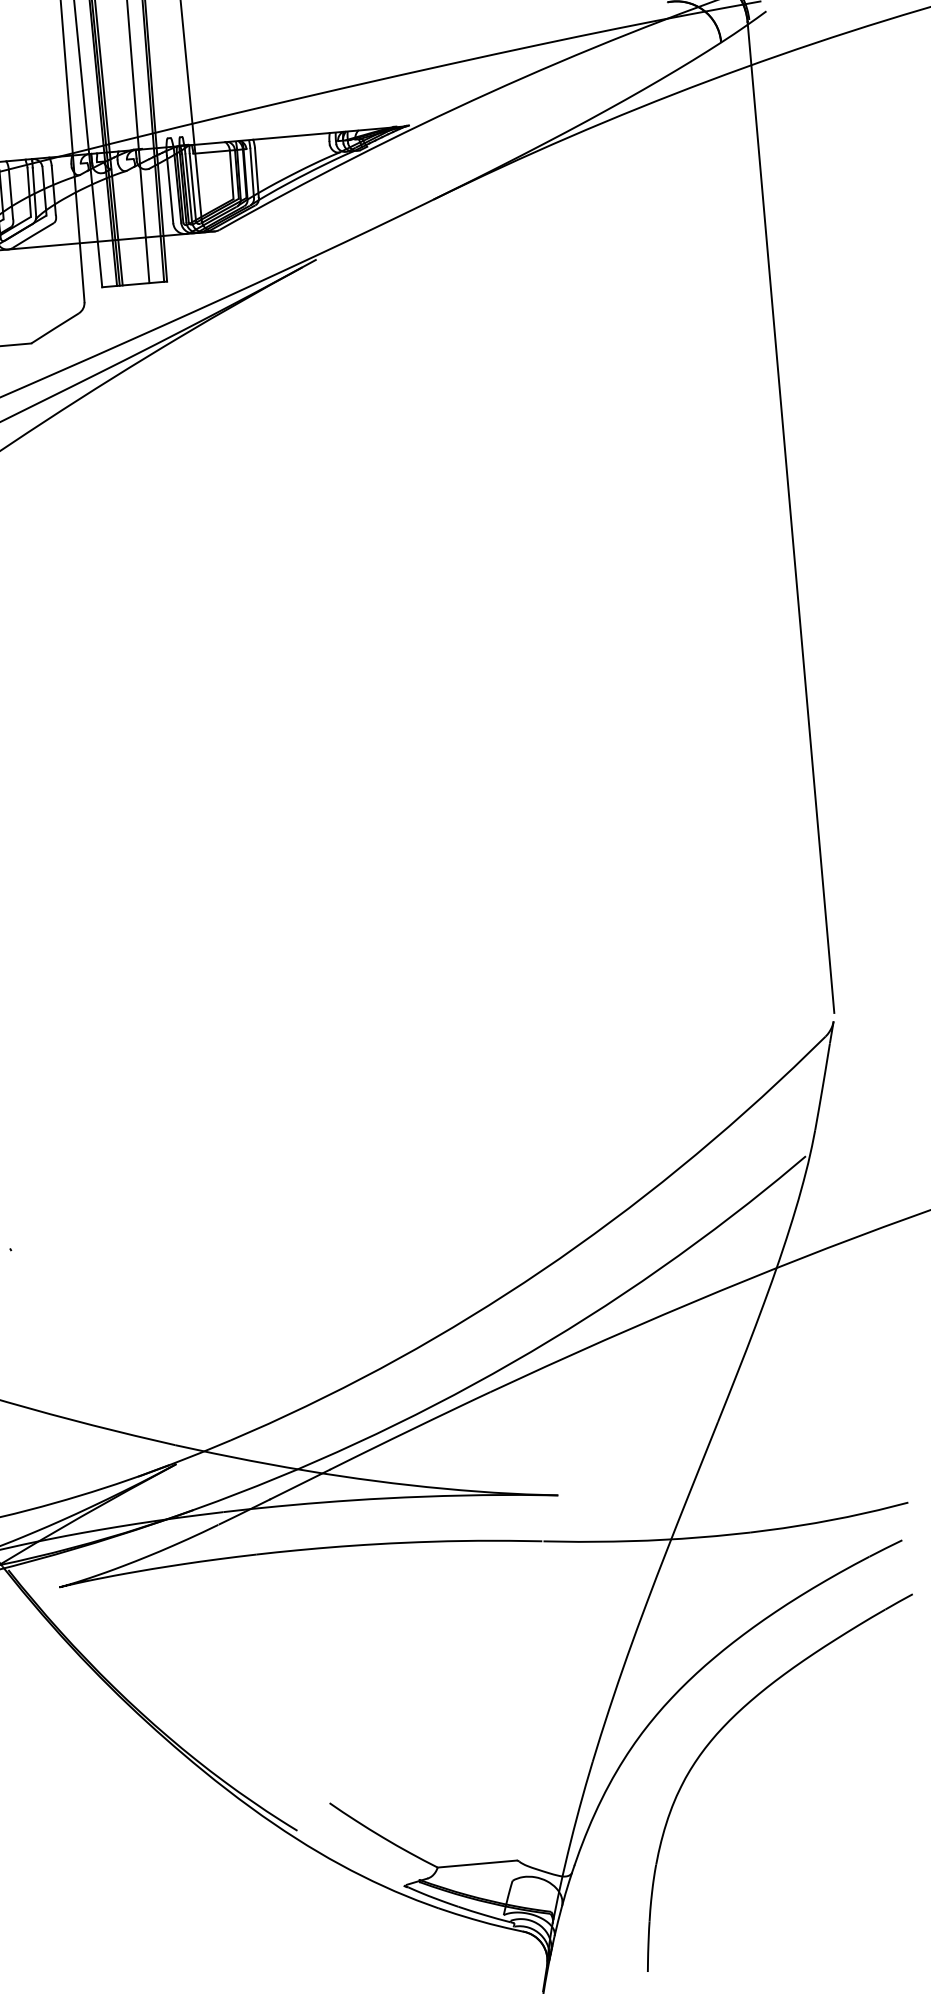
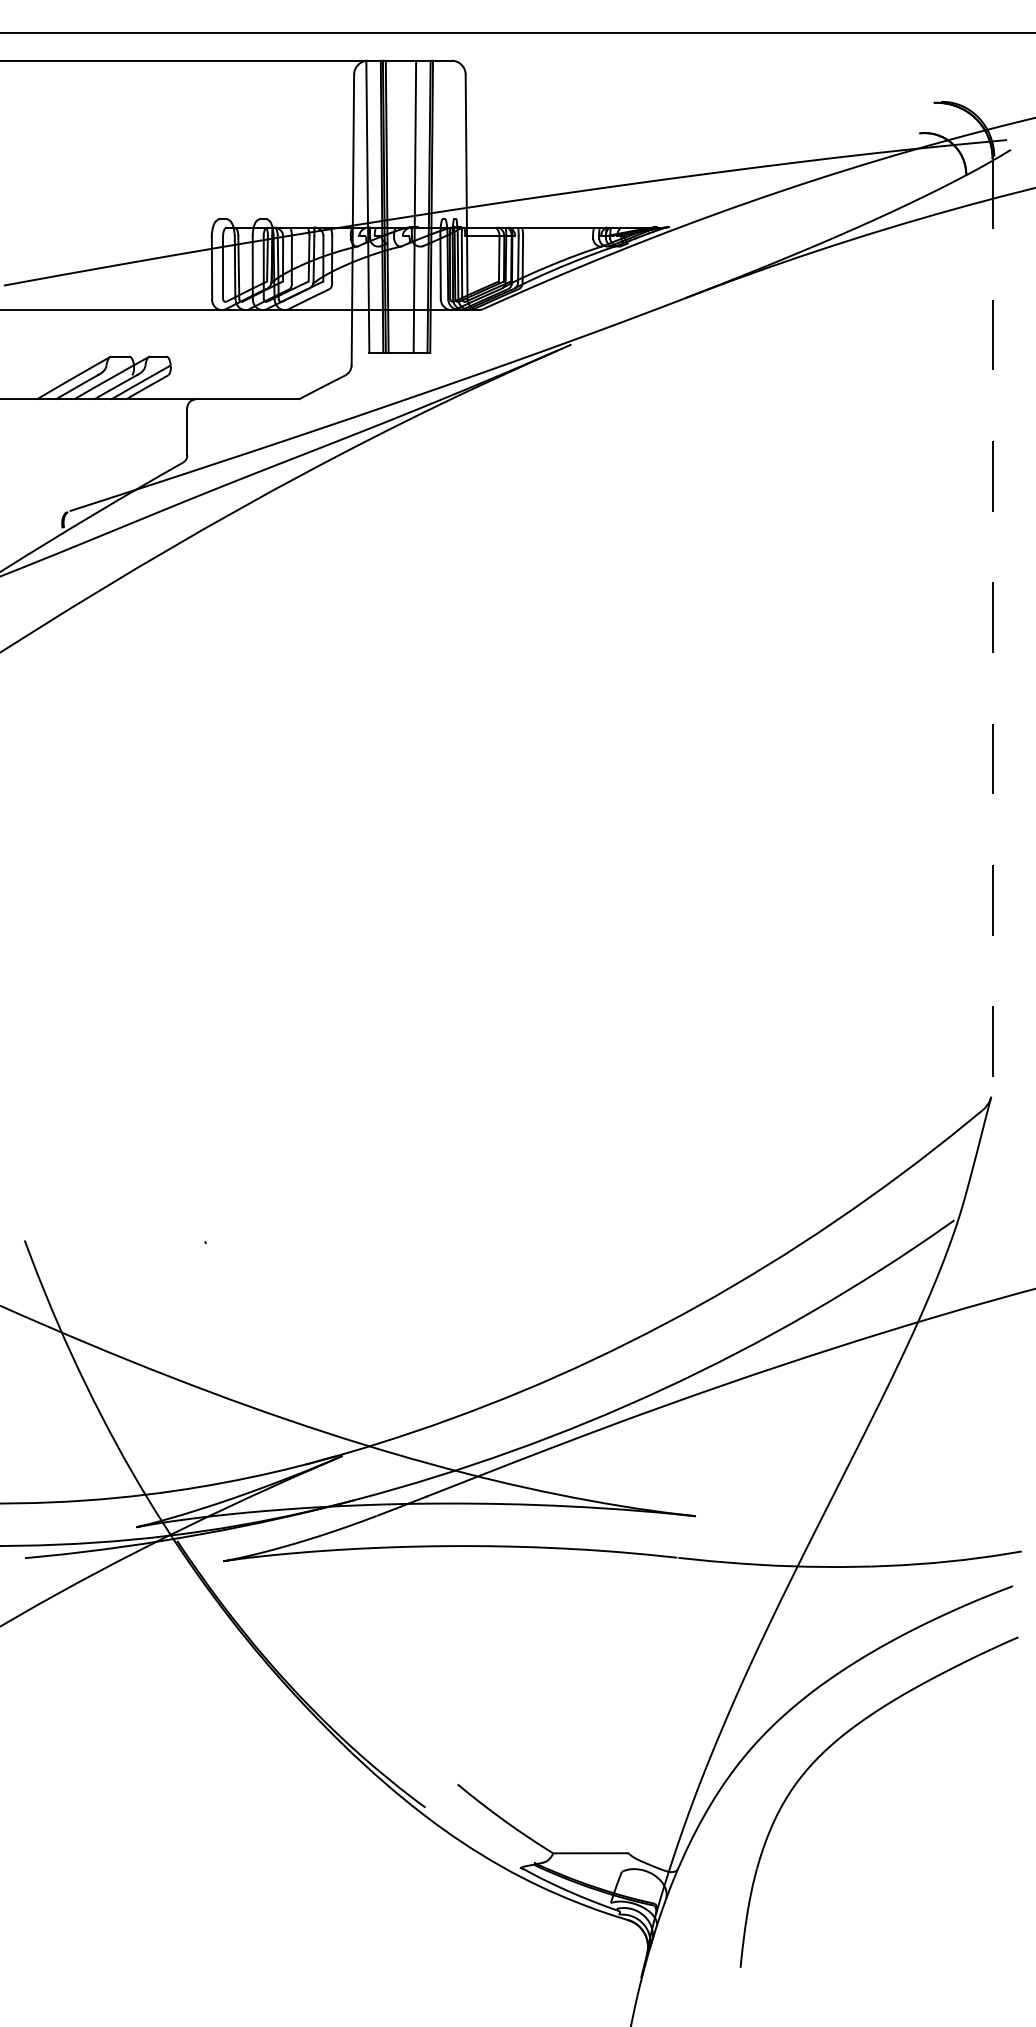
line: (790, 518) -> (992, 624), solid -> dashed

